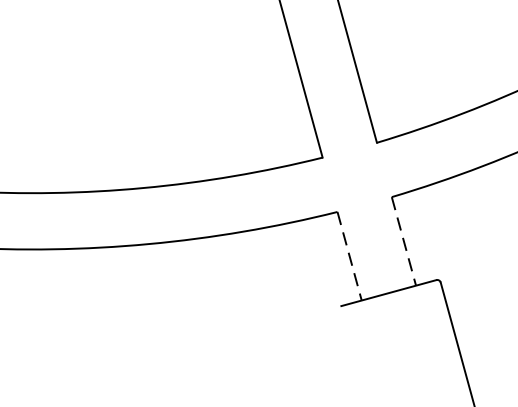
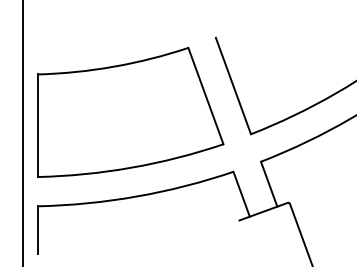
line: (404, 241) -> (269, 184), dashed -> solid
line: (349, 256) -> (241, 194), dashed -> solid

